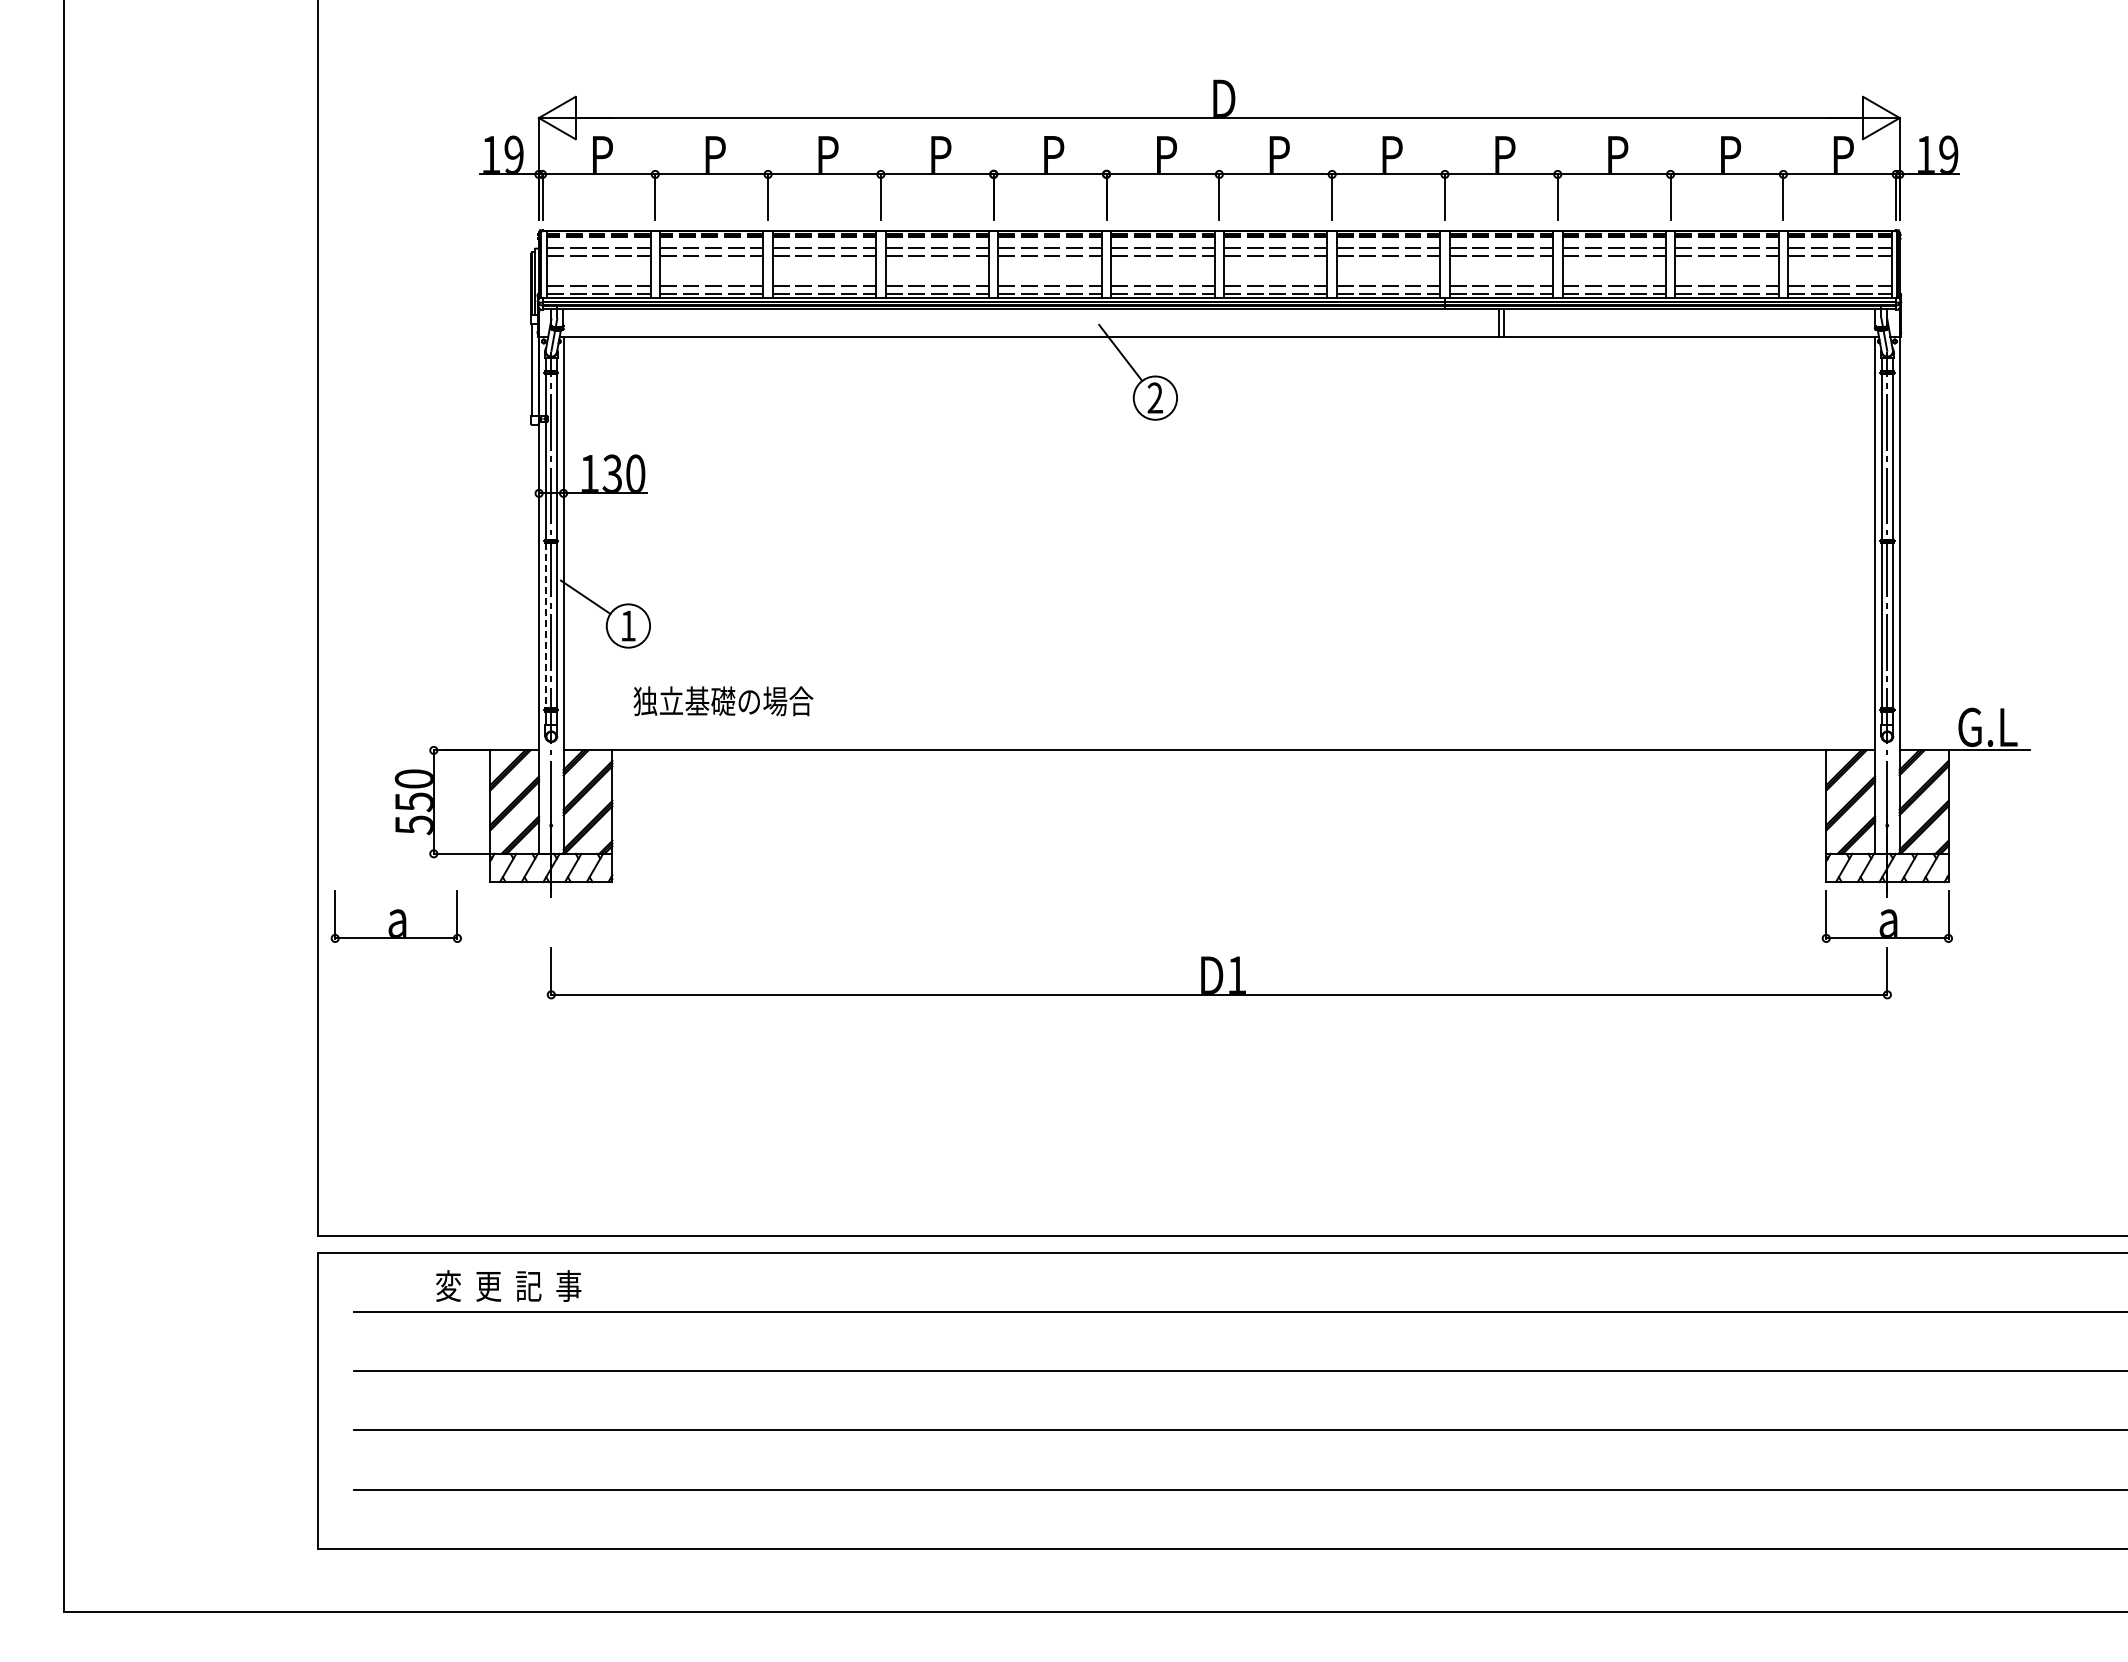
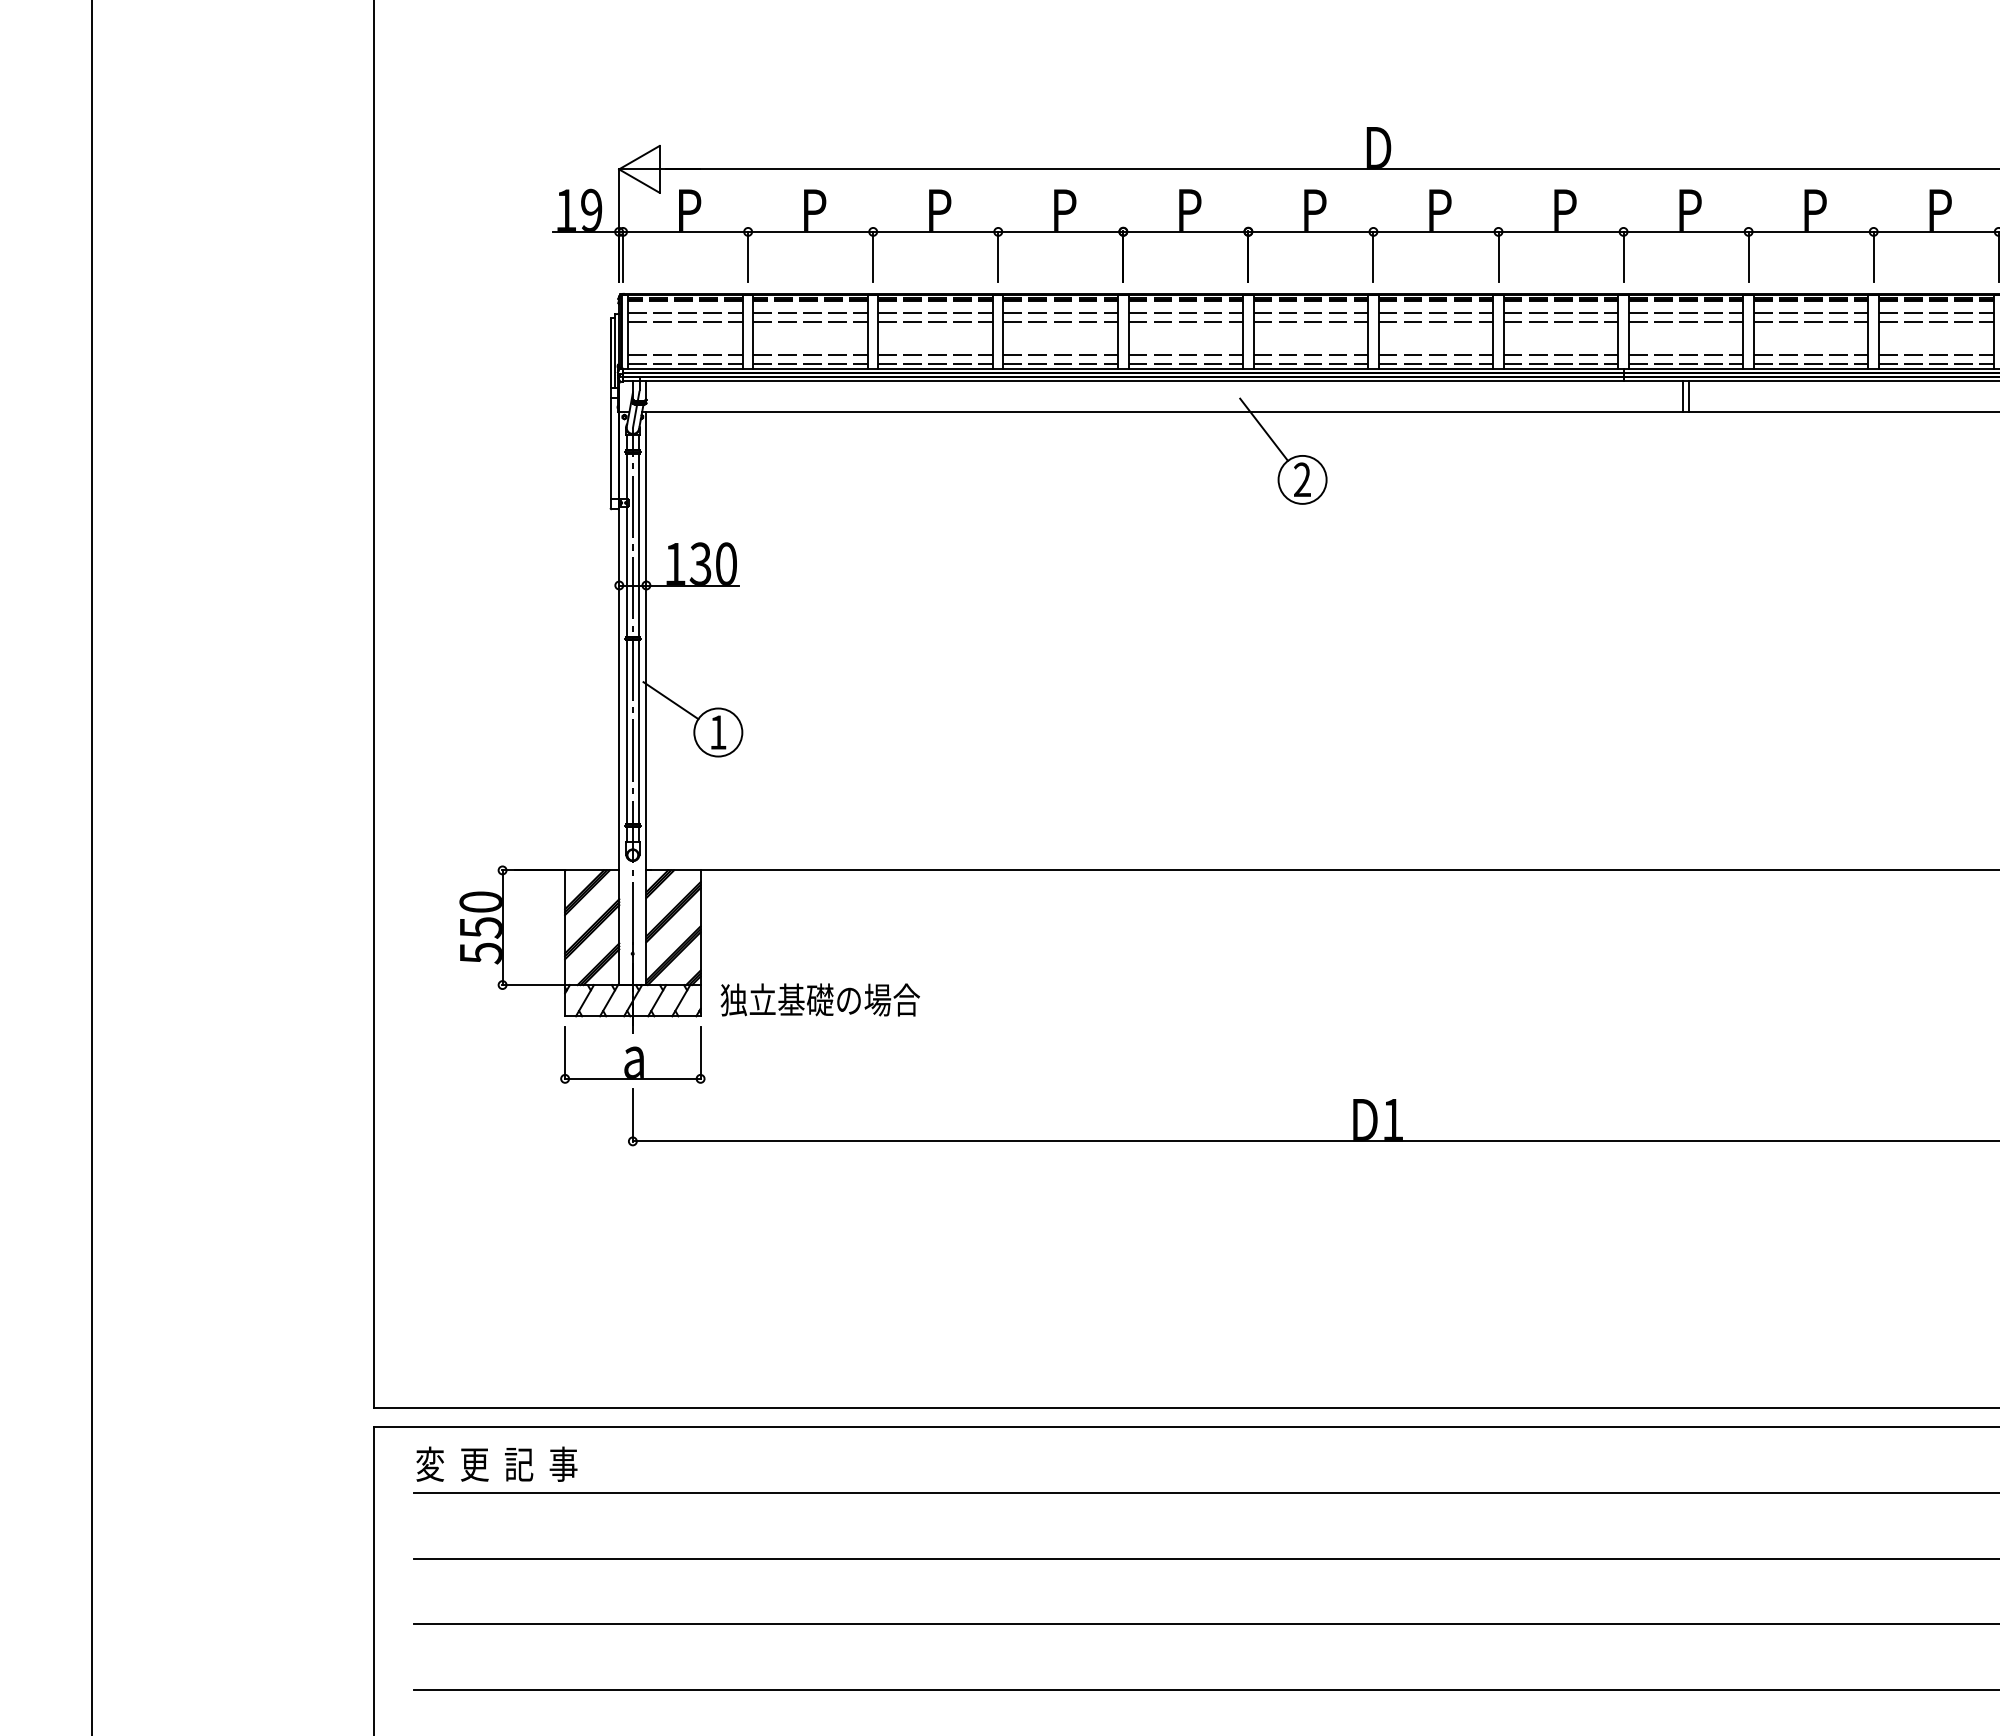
line: (545, 625) -> (626, 731), dashed -> solid
text: (723, 701) -> (820, 1000), moved
part: (395, 916) -> (631, 1054), moved
text: (508, 1285) -> (496, 1463), moved

